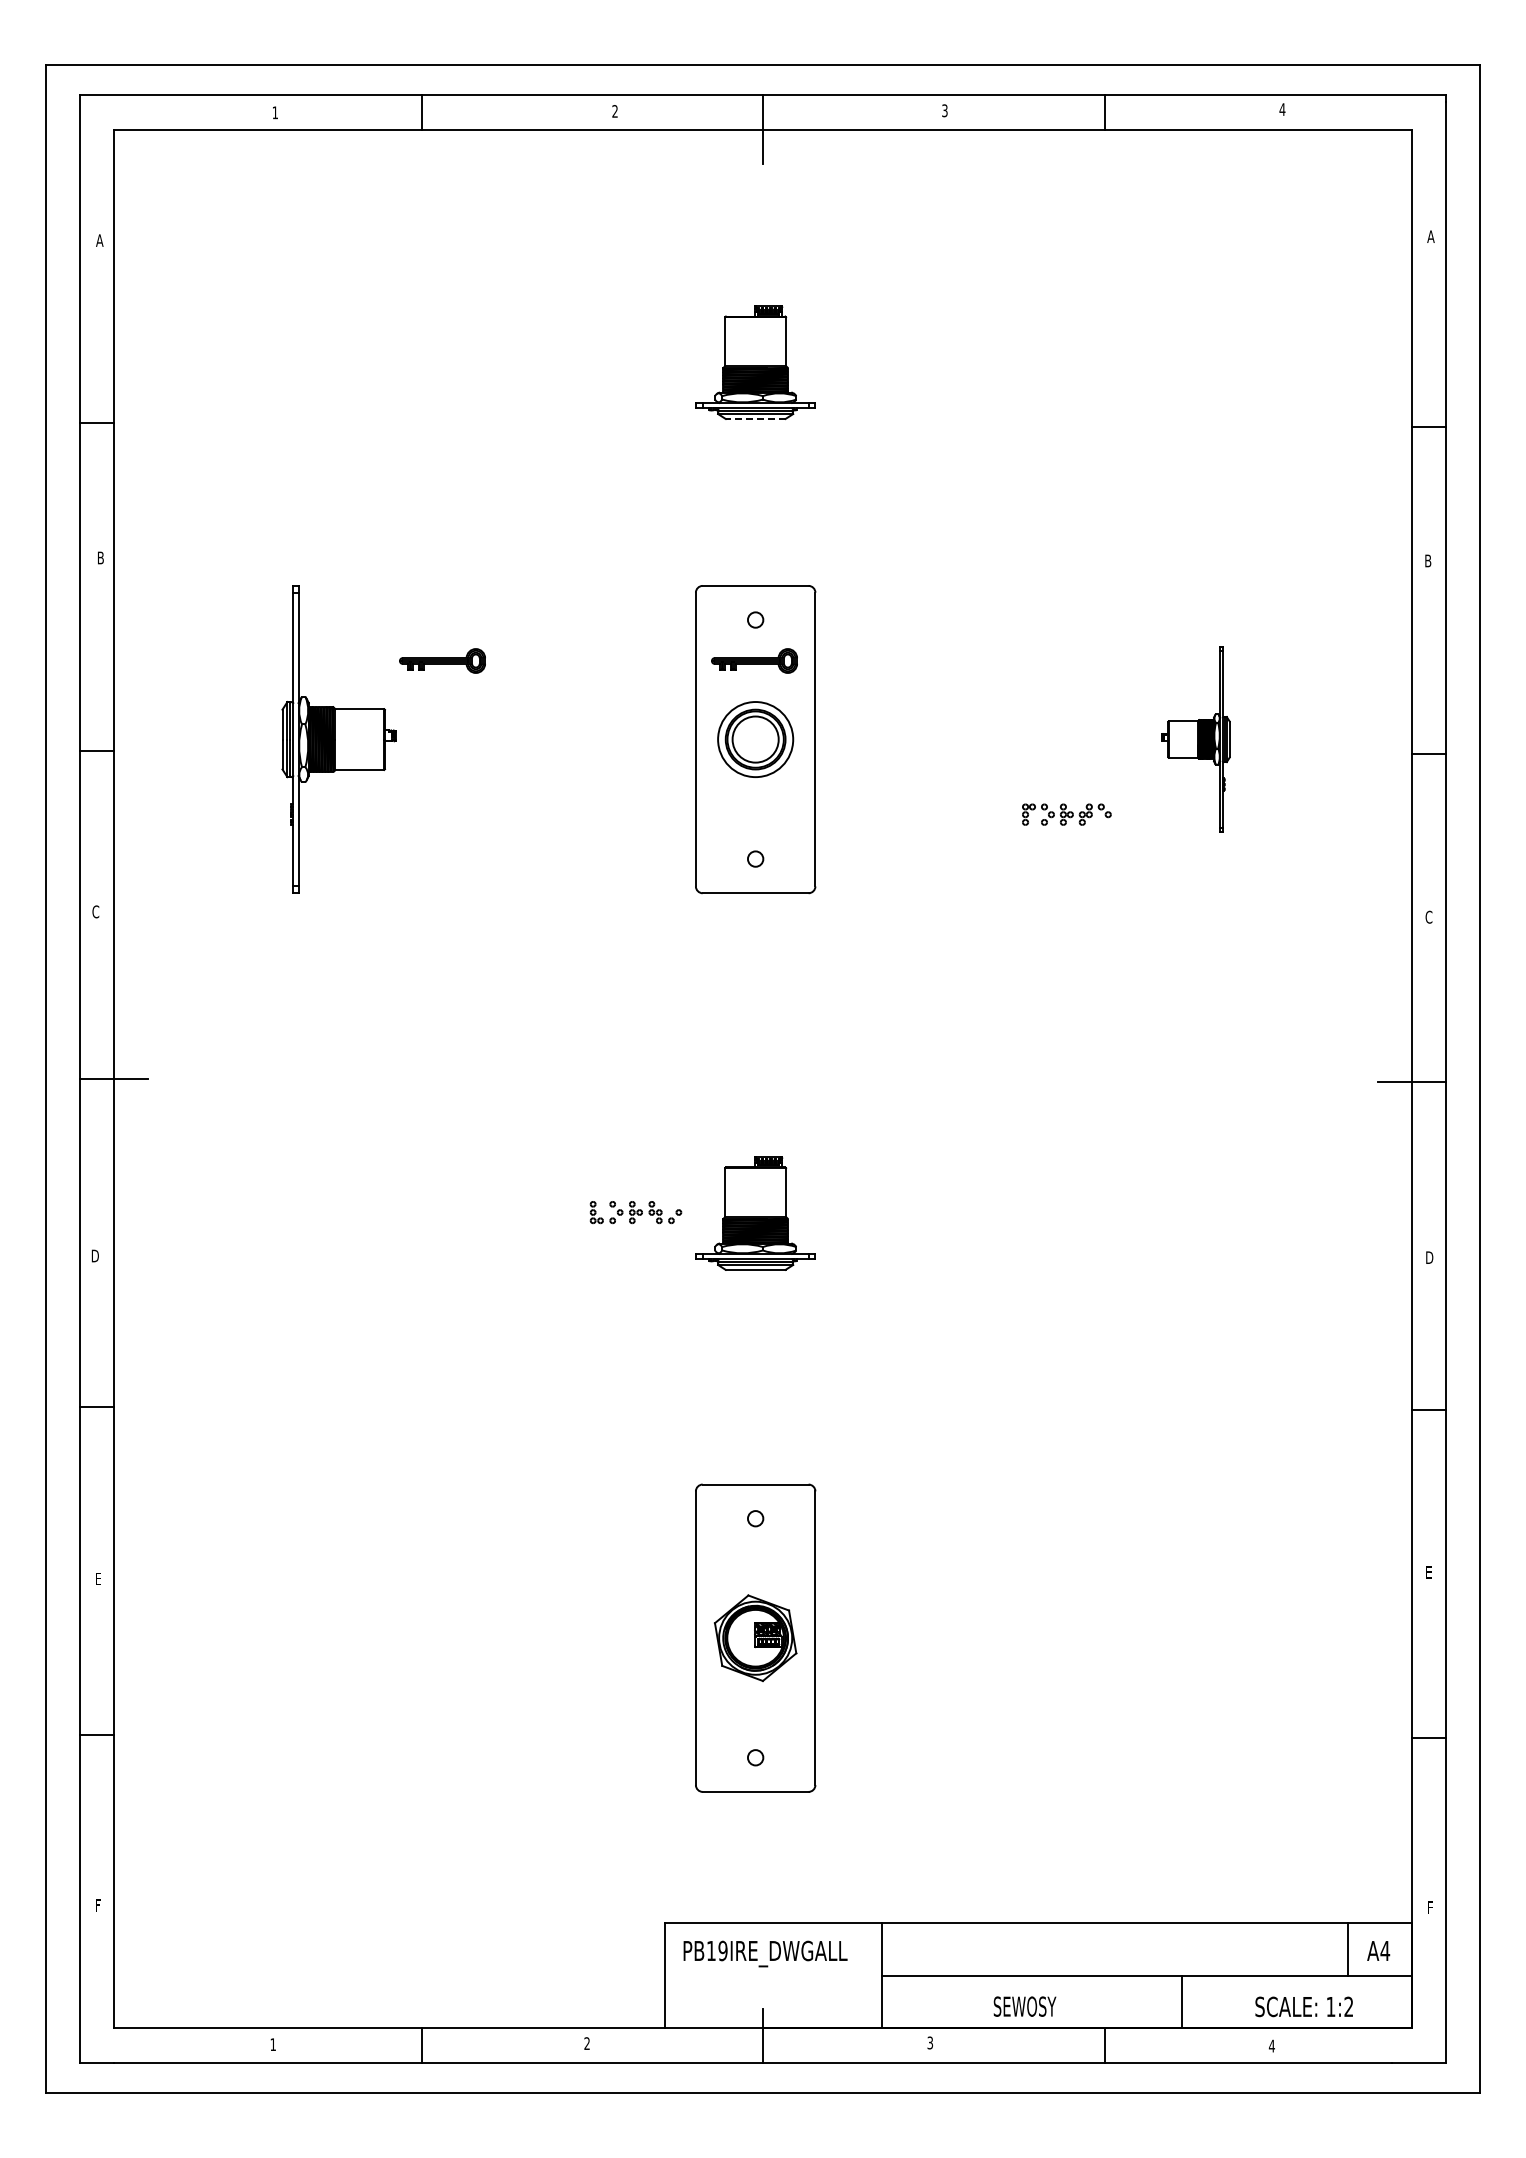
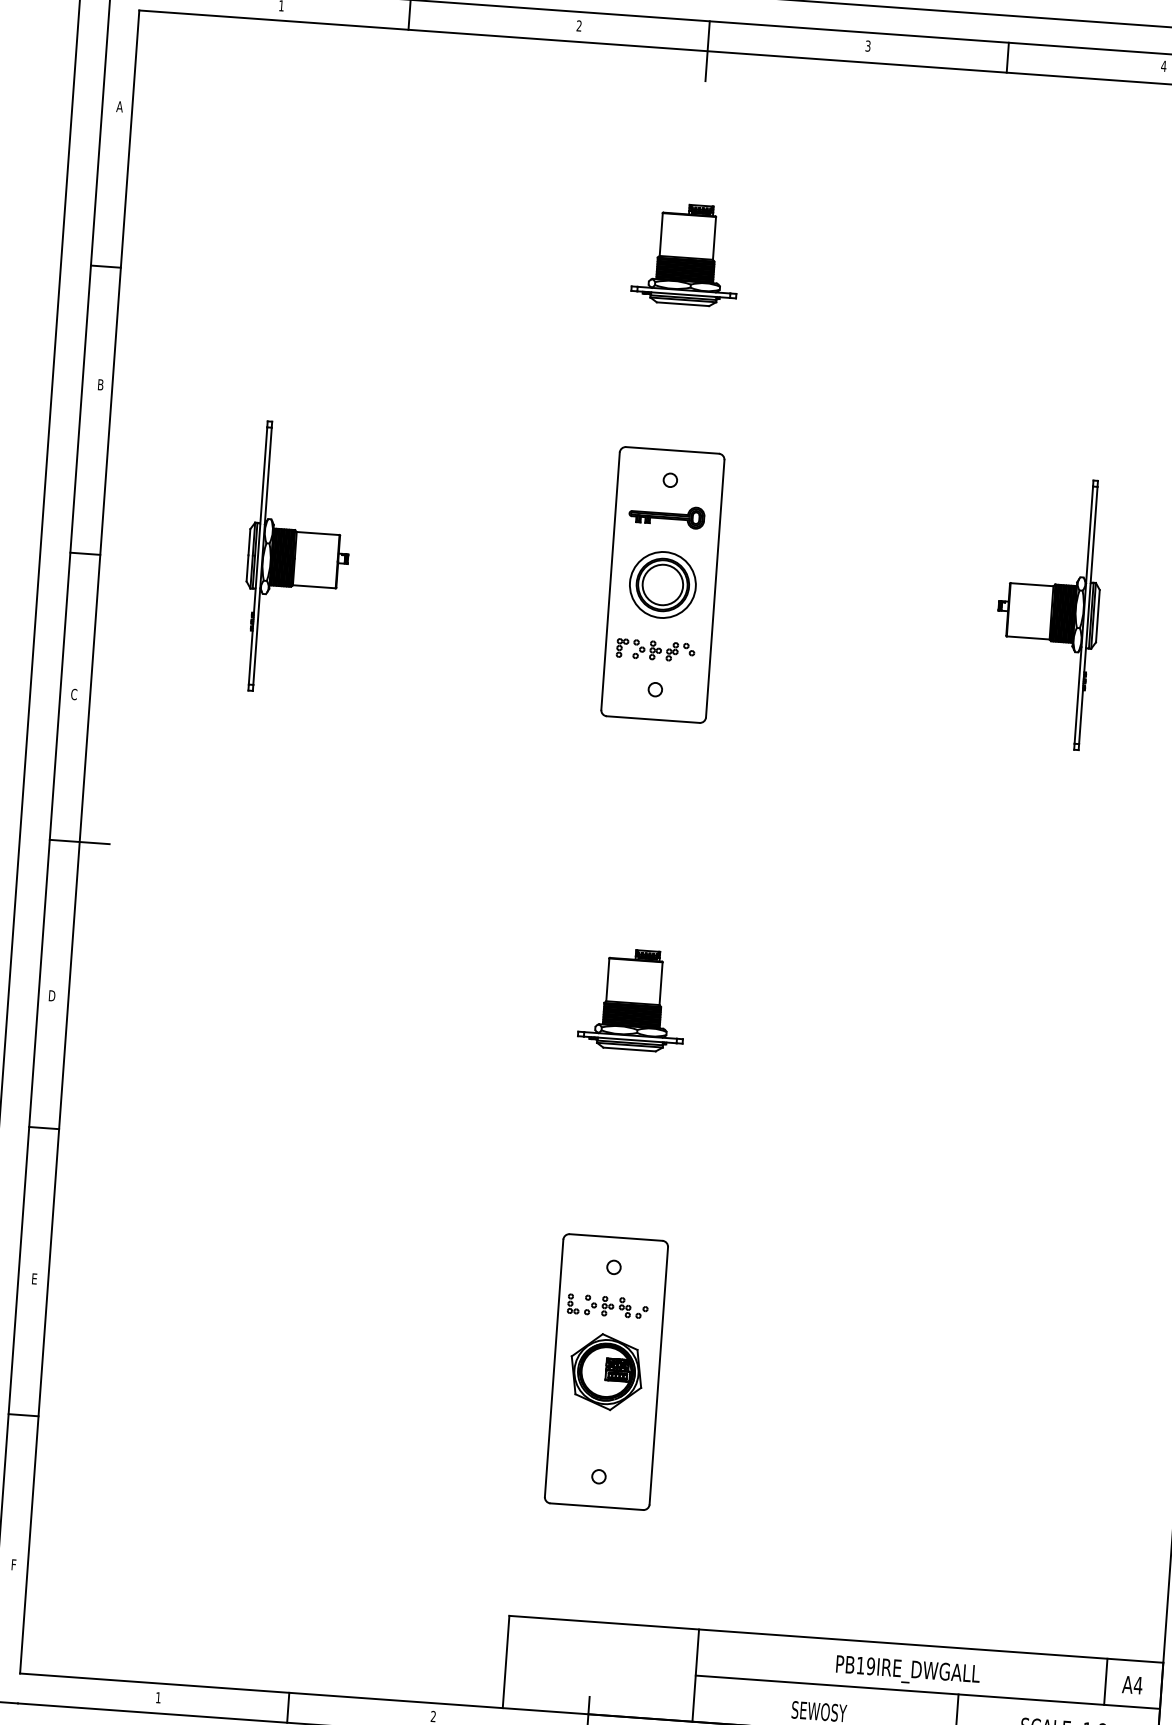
line: (755, 419) -> (682, 304), dashed -> solid
part: (442, 660) -> (393, 496), removed
part: (1195, 739) -> (1048, 612), size x1.67
part: (1066, 814) -> (655, 650), moved
part: (635, 1212) -> (607, 1306), moved
text: (765, 1953) -> (907, 1671), moved

